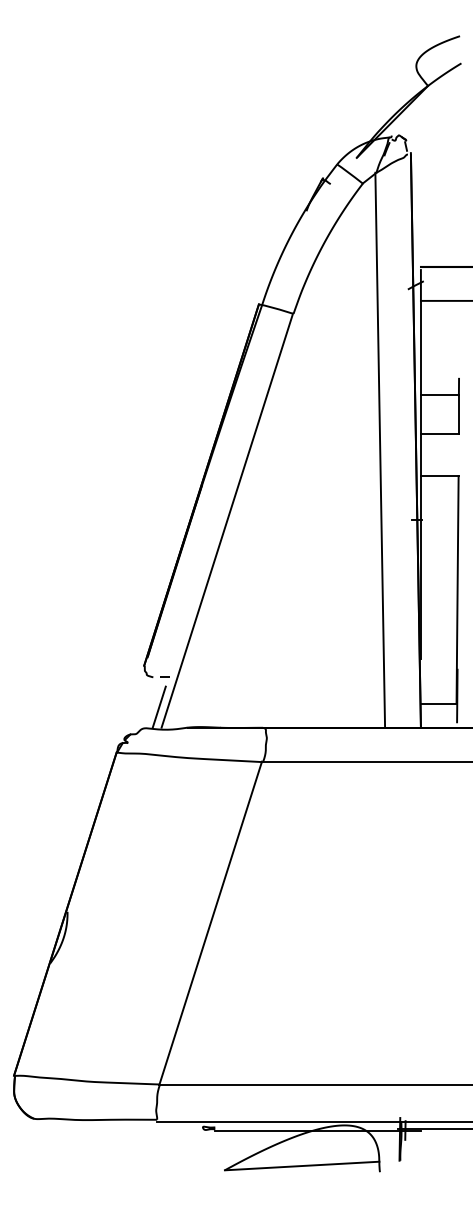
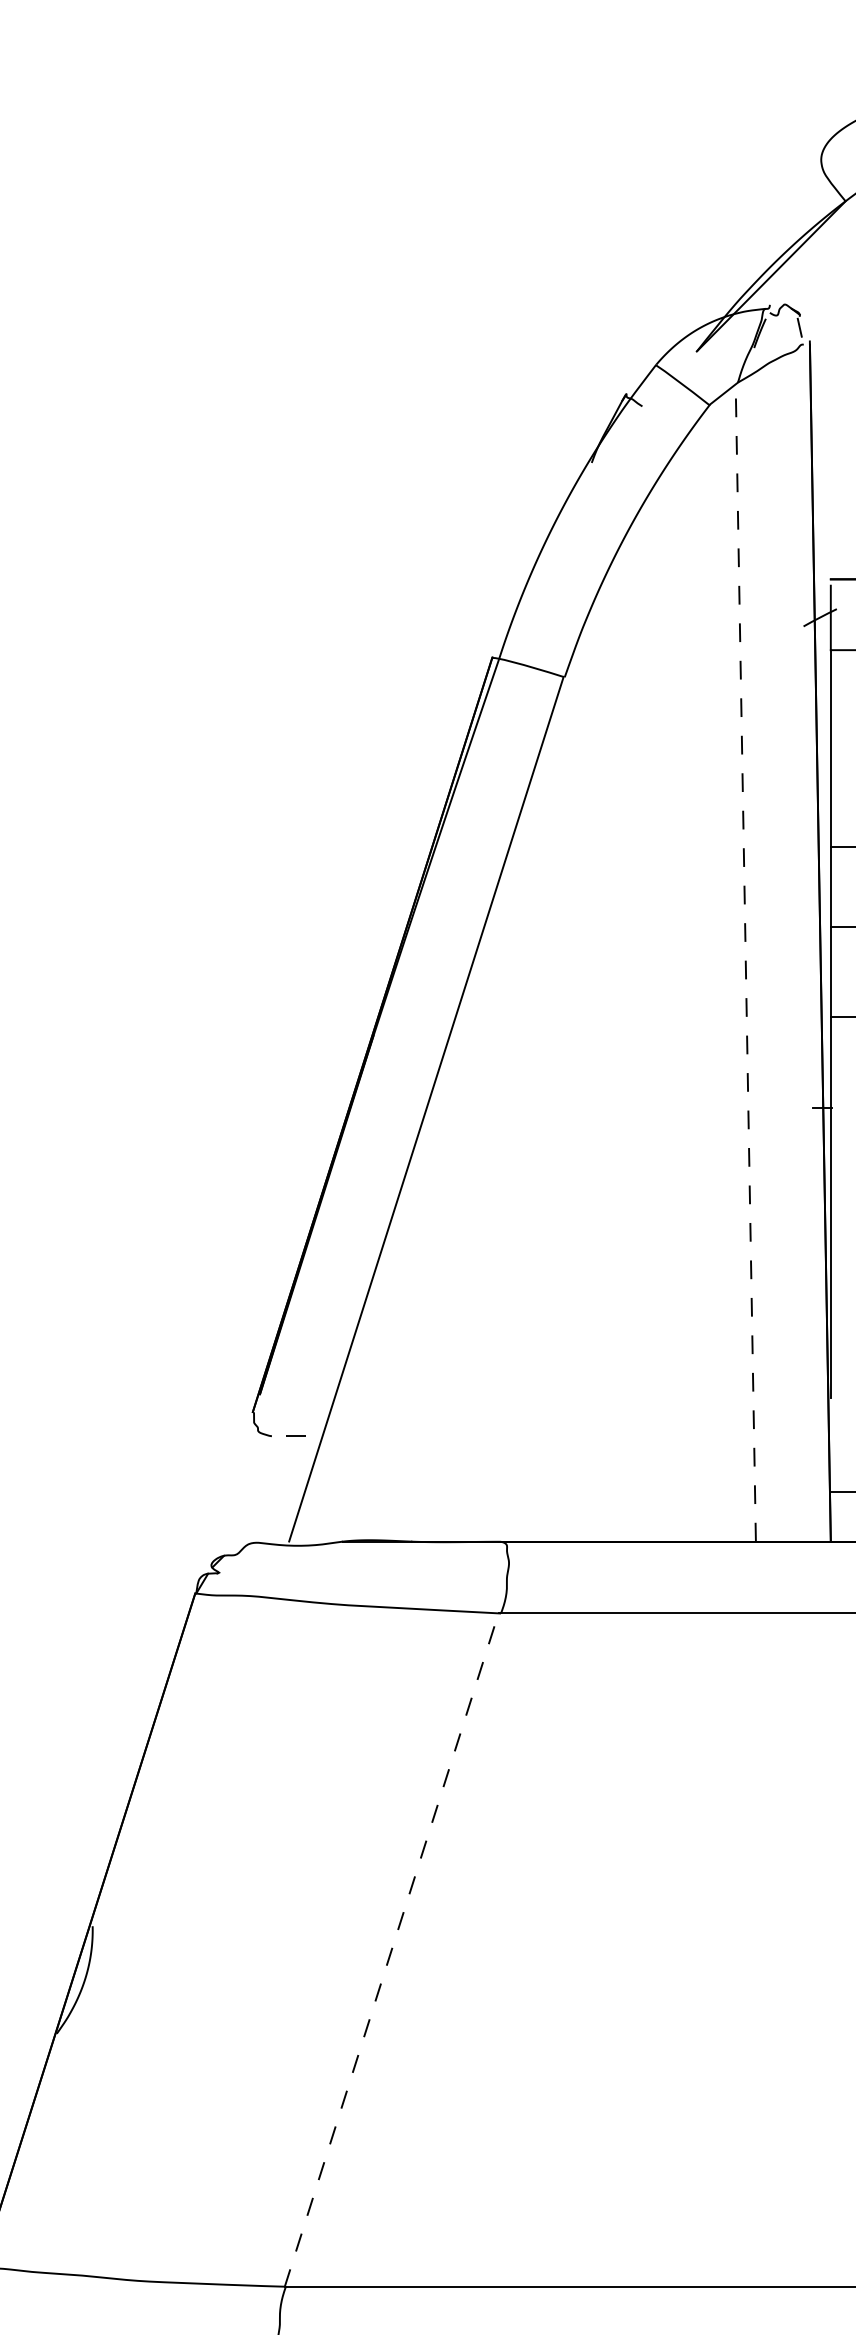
line: (380, 449) -> (746, 960), solid -> dashed
line: (158, 706) -> (282, 1497), removed
line: (210, 922) -> (391, 1948), solid -> dashed

